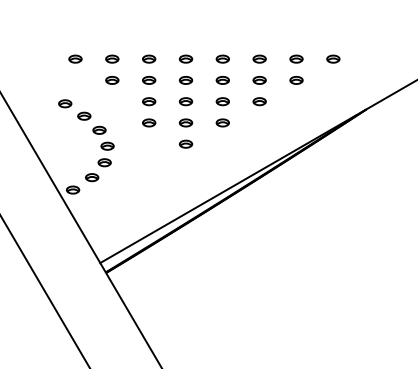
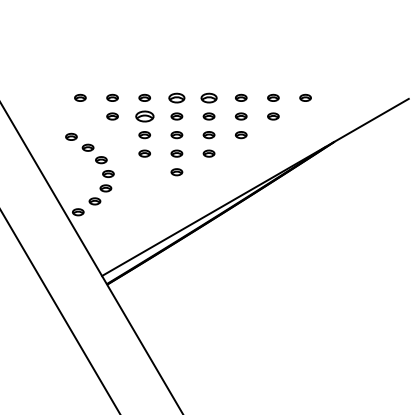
part: (185, 58) -> (176, 97), size x1.4
part: (222, 58) -> (208, 97), size x1.4
part: (148, 80) -> (144, 116), size x1.6

